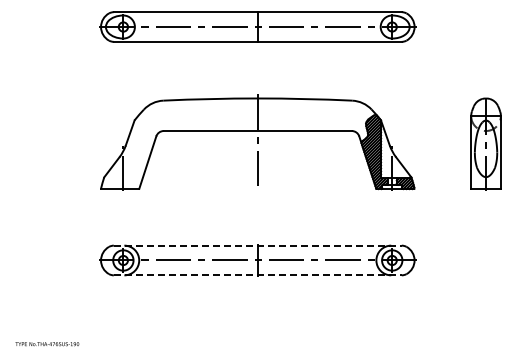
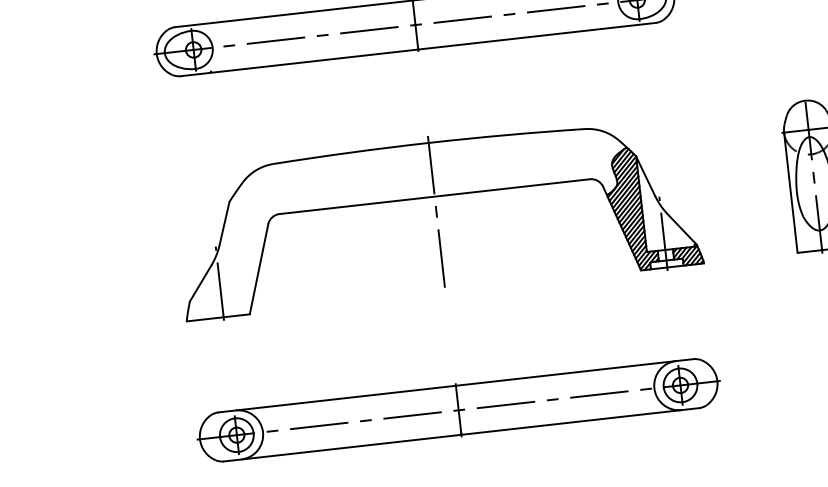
line: (257, 245) -> (455, 385), dashed -> solid
line: (257, 275) -> (460, 435), dashed -> solid

